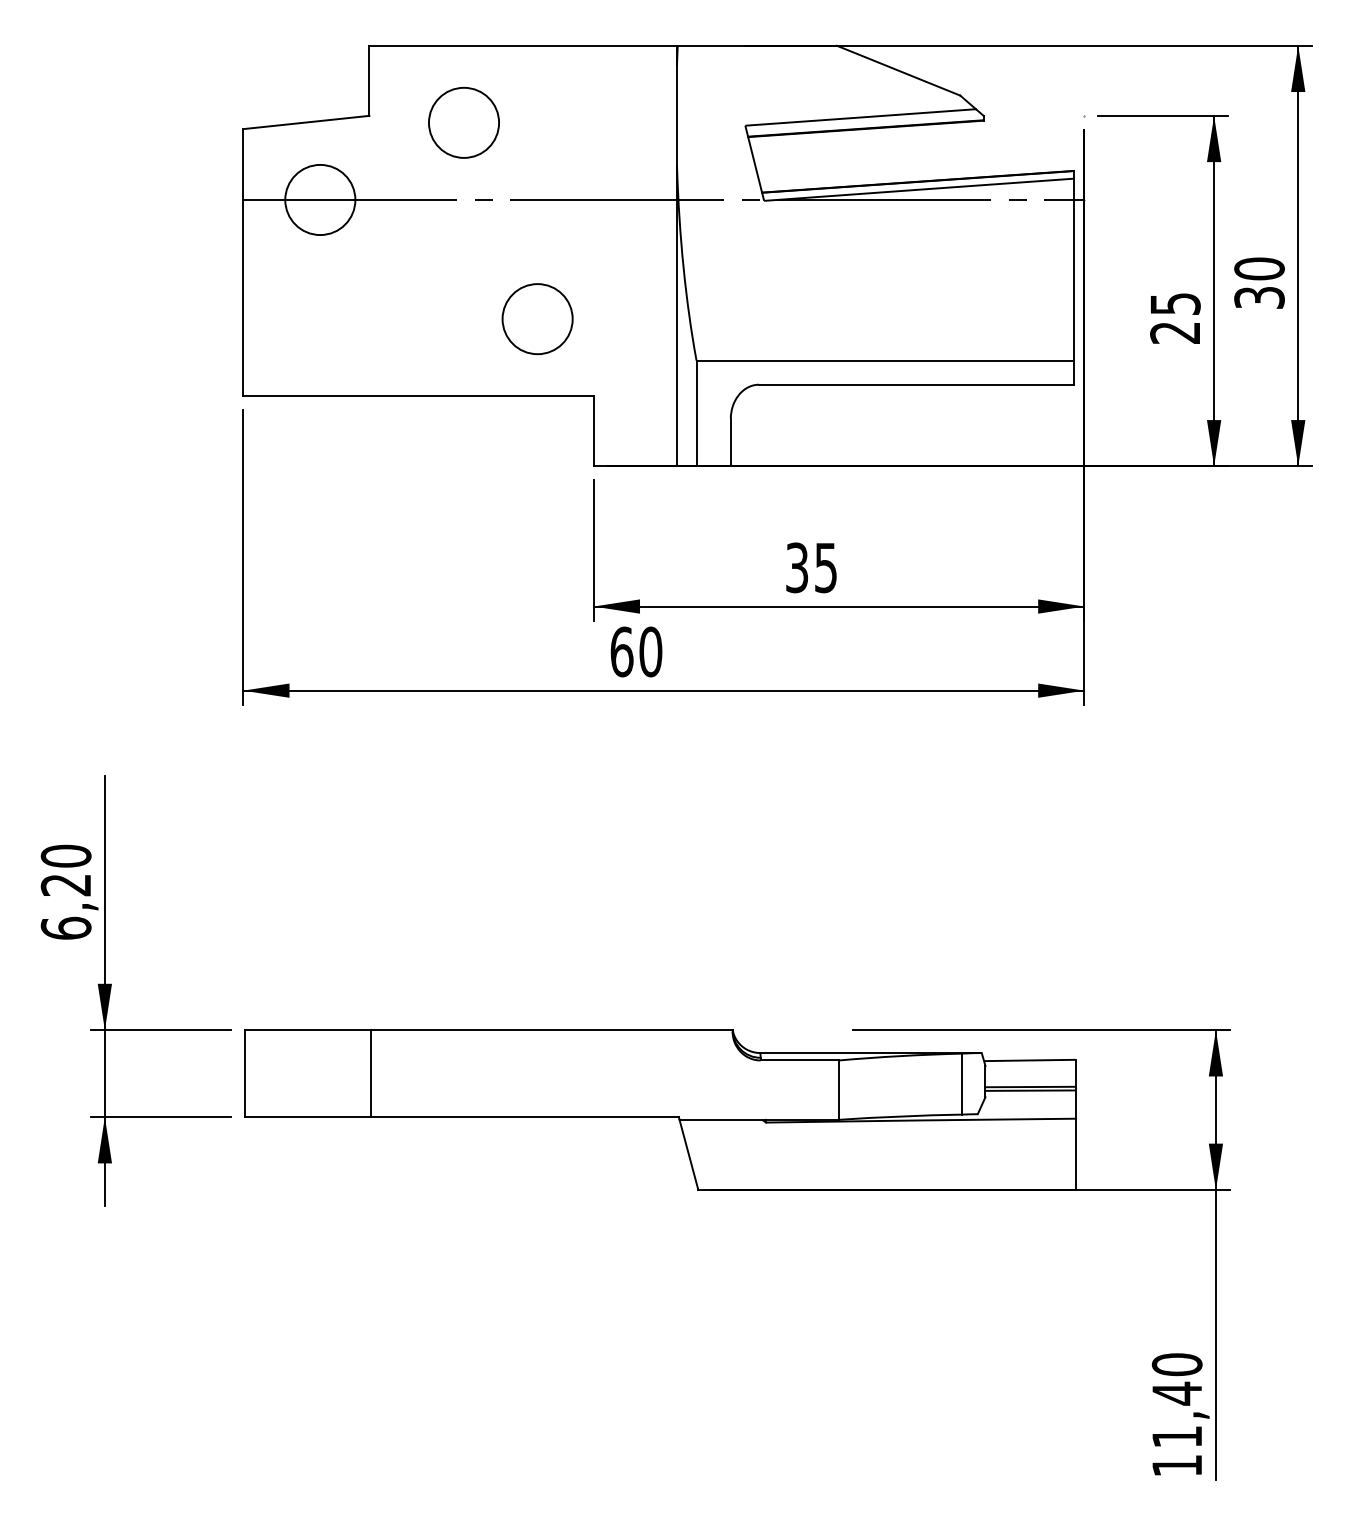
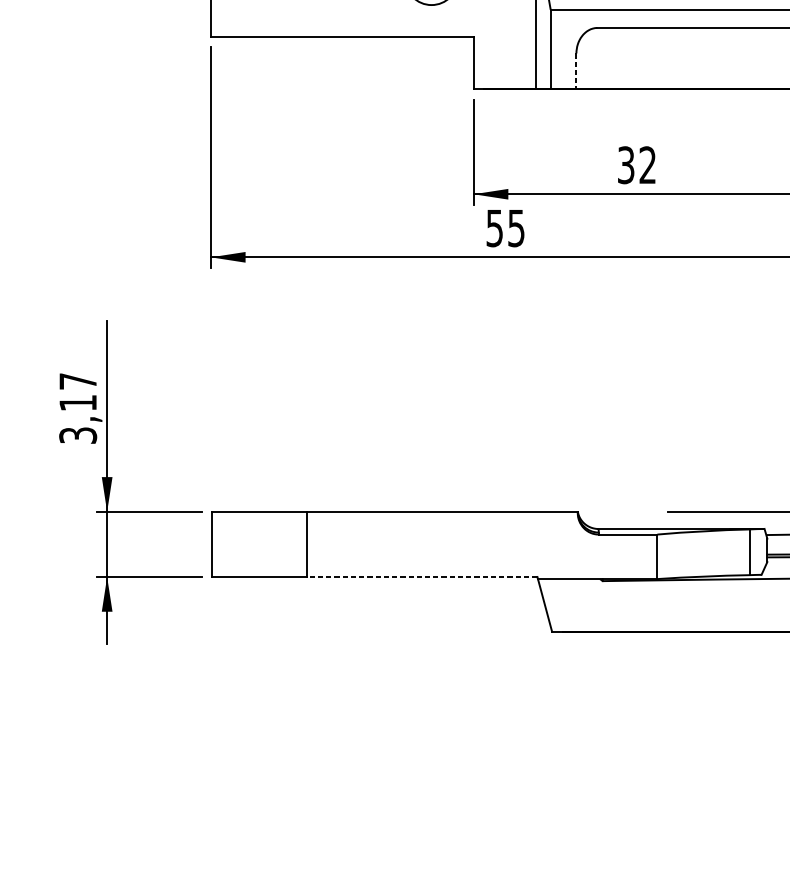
line: (730, 442) -> (576, 71), solid -> dashed
text: (825, 567) -> (647, 164), 35 -> 32
text: (636, 651) -> (505, 227), 60 -> 55
text: (65, 891) -> (77, 407), 6,20 -> 3,17
line: (525, 1117) -> (422, 577), solid -> dashed

